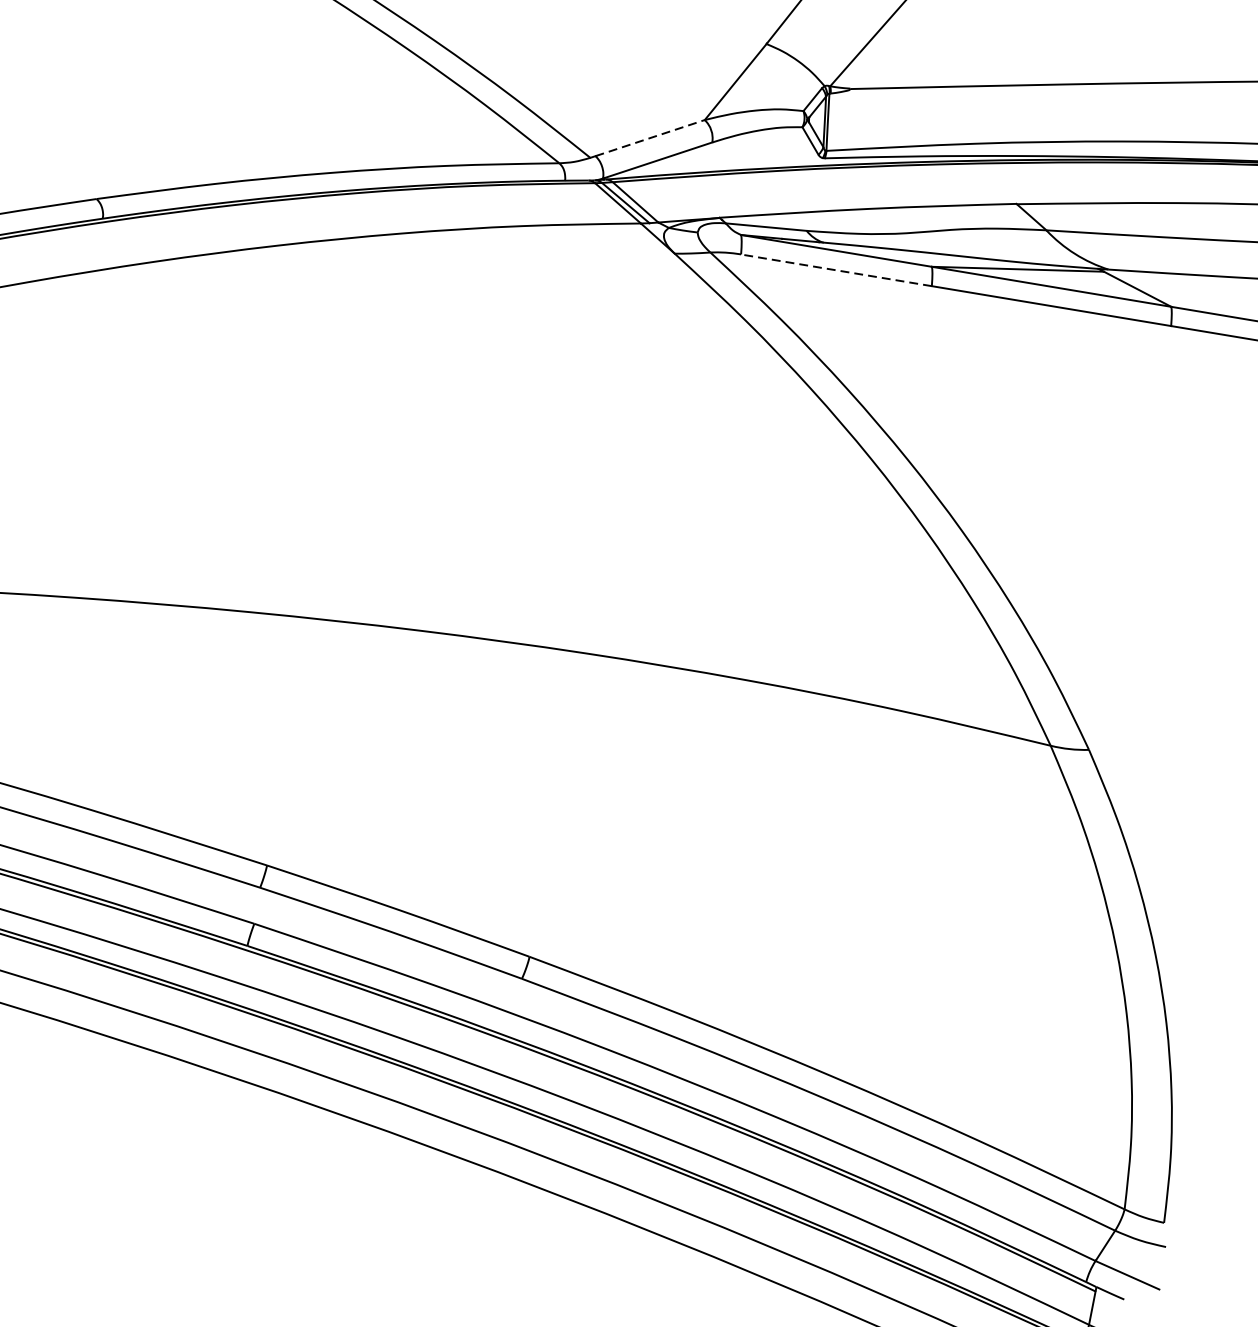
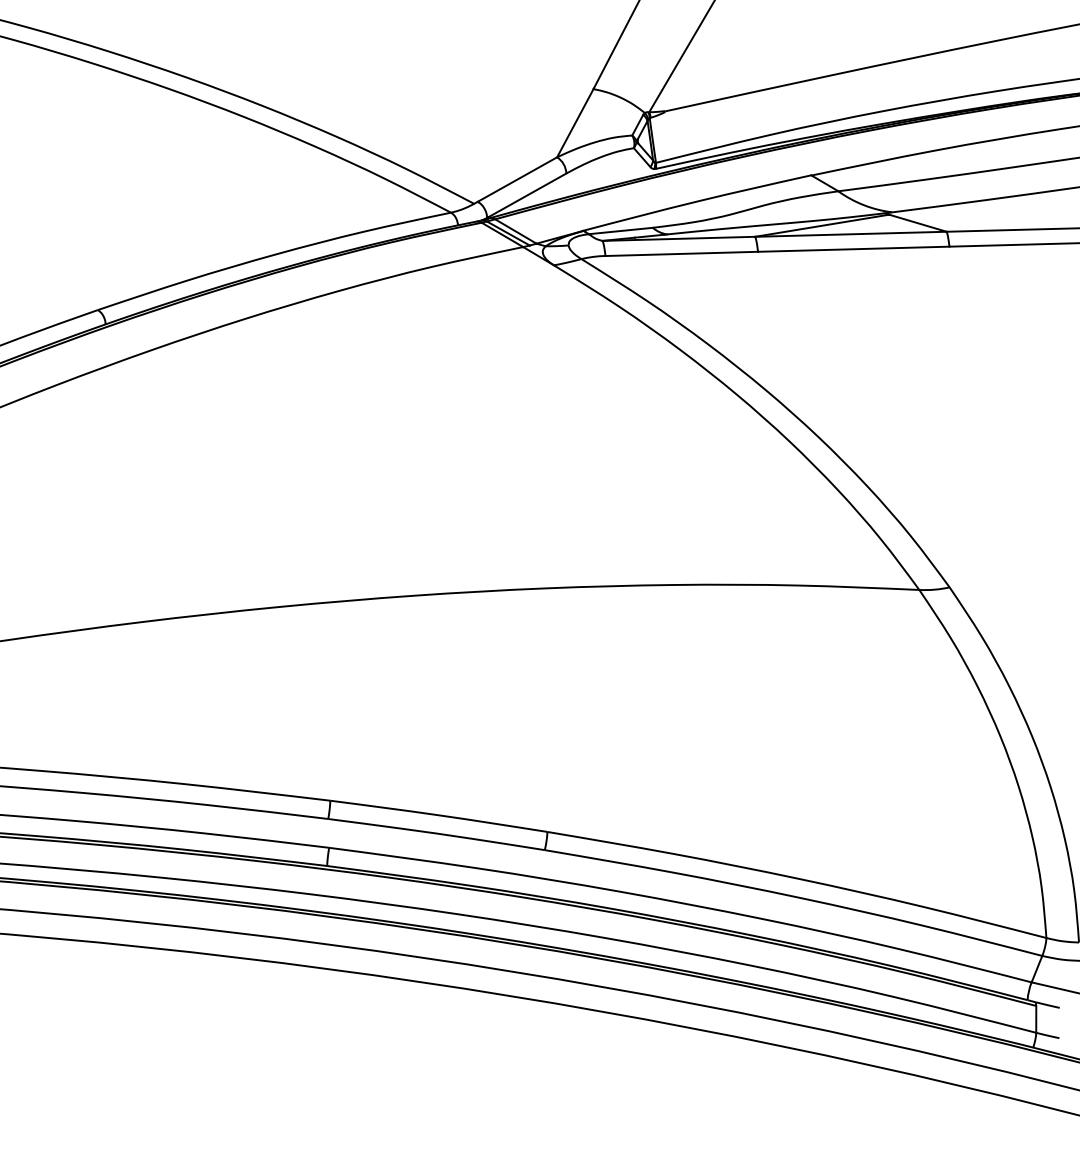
line: (650, 138) -> (517, 179), dashed -> solid
line: (836, 269) -> (681, 253), dashed -> solid

